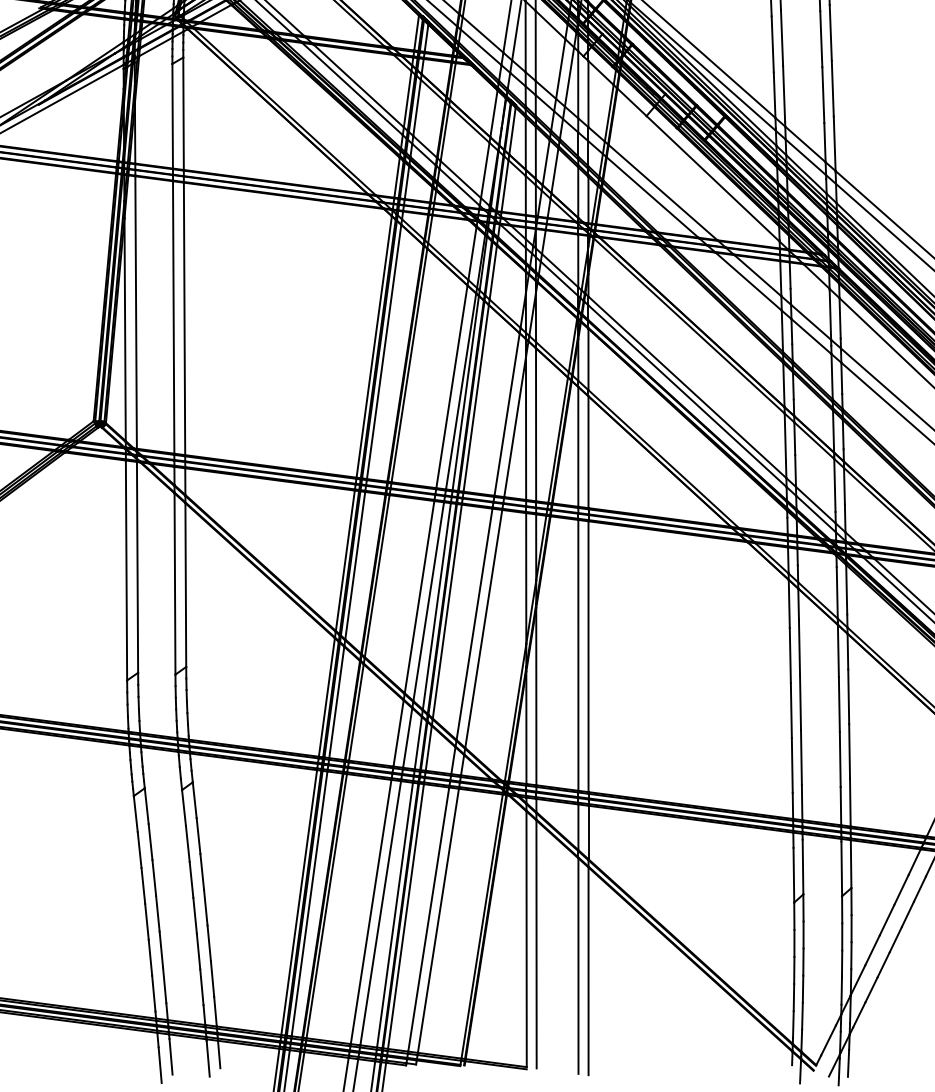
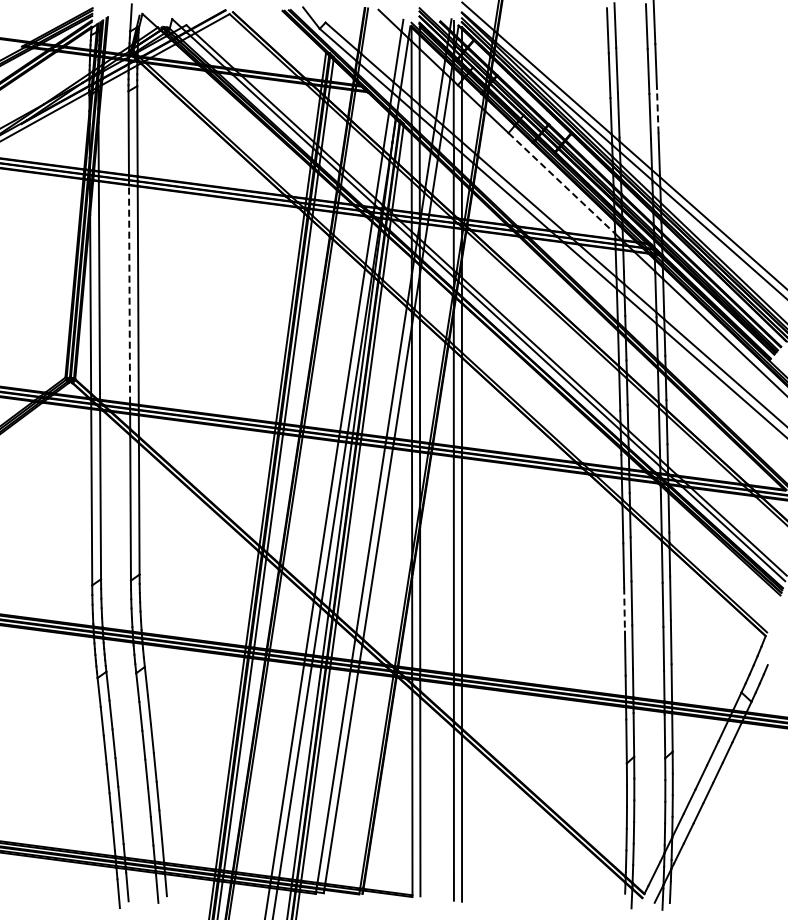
line: (832, 87) -> (657, 110), solid -> dashed
line: (713, 178) -> (562, 183), solid -> dashed
line: (173, 317) -> (129, 294), solid -> dashed
line: (791, 711) -> (624, 610), solid -> dashed

